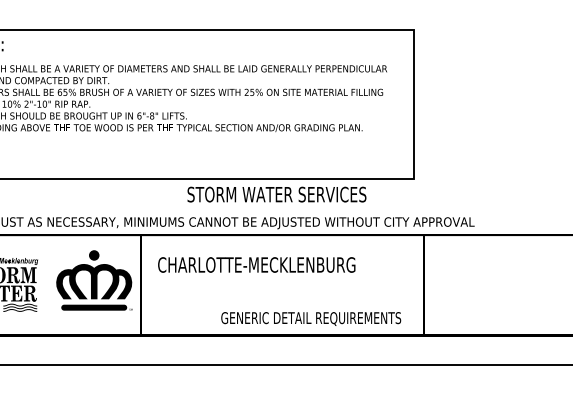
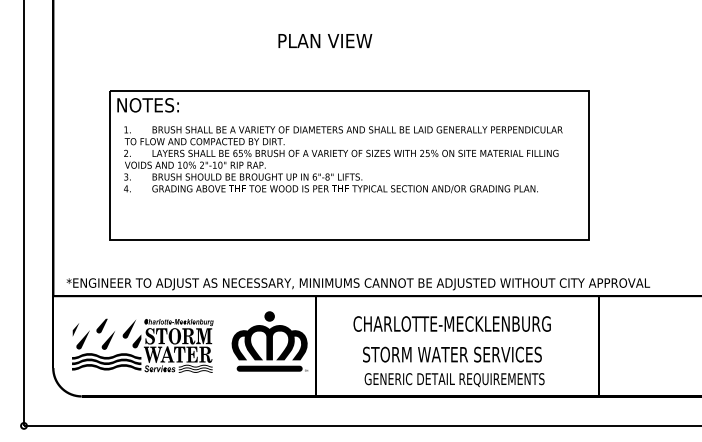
text: (277, 194) -> (452, 354), moved
text: (256, 264) -> (451, 323), moved
text: (311, 318) -> (454, 379), moved

